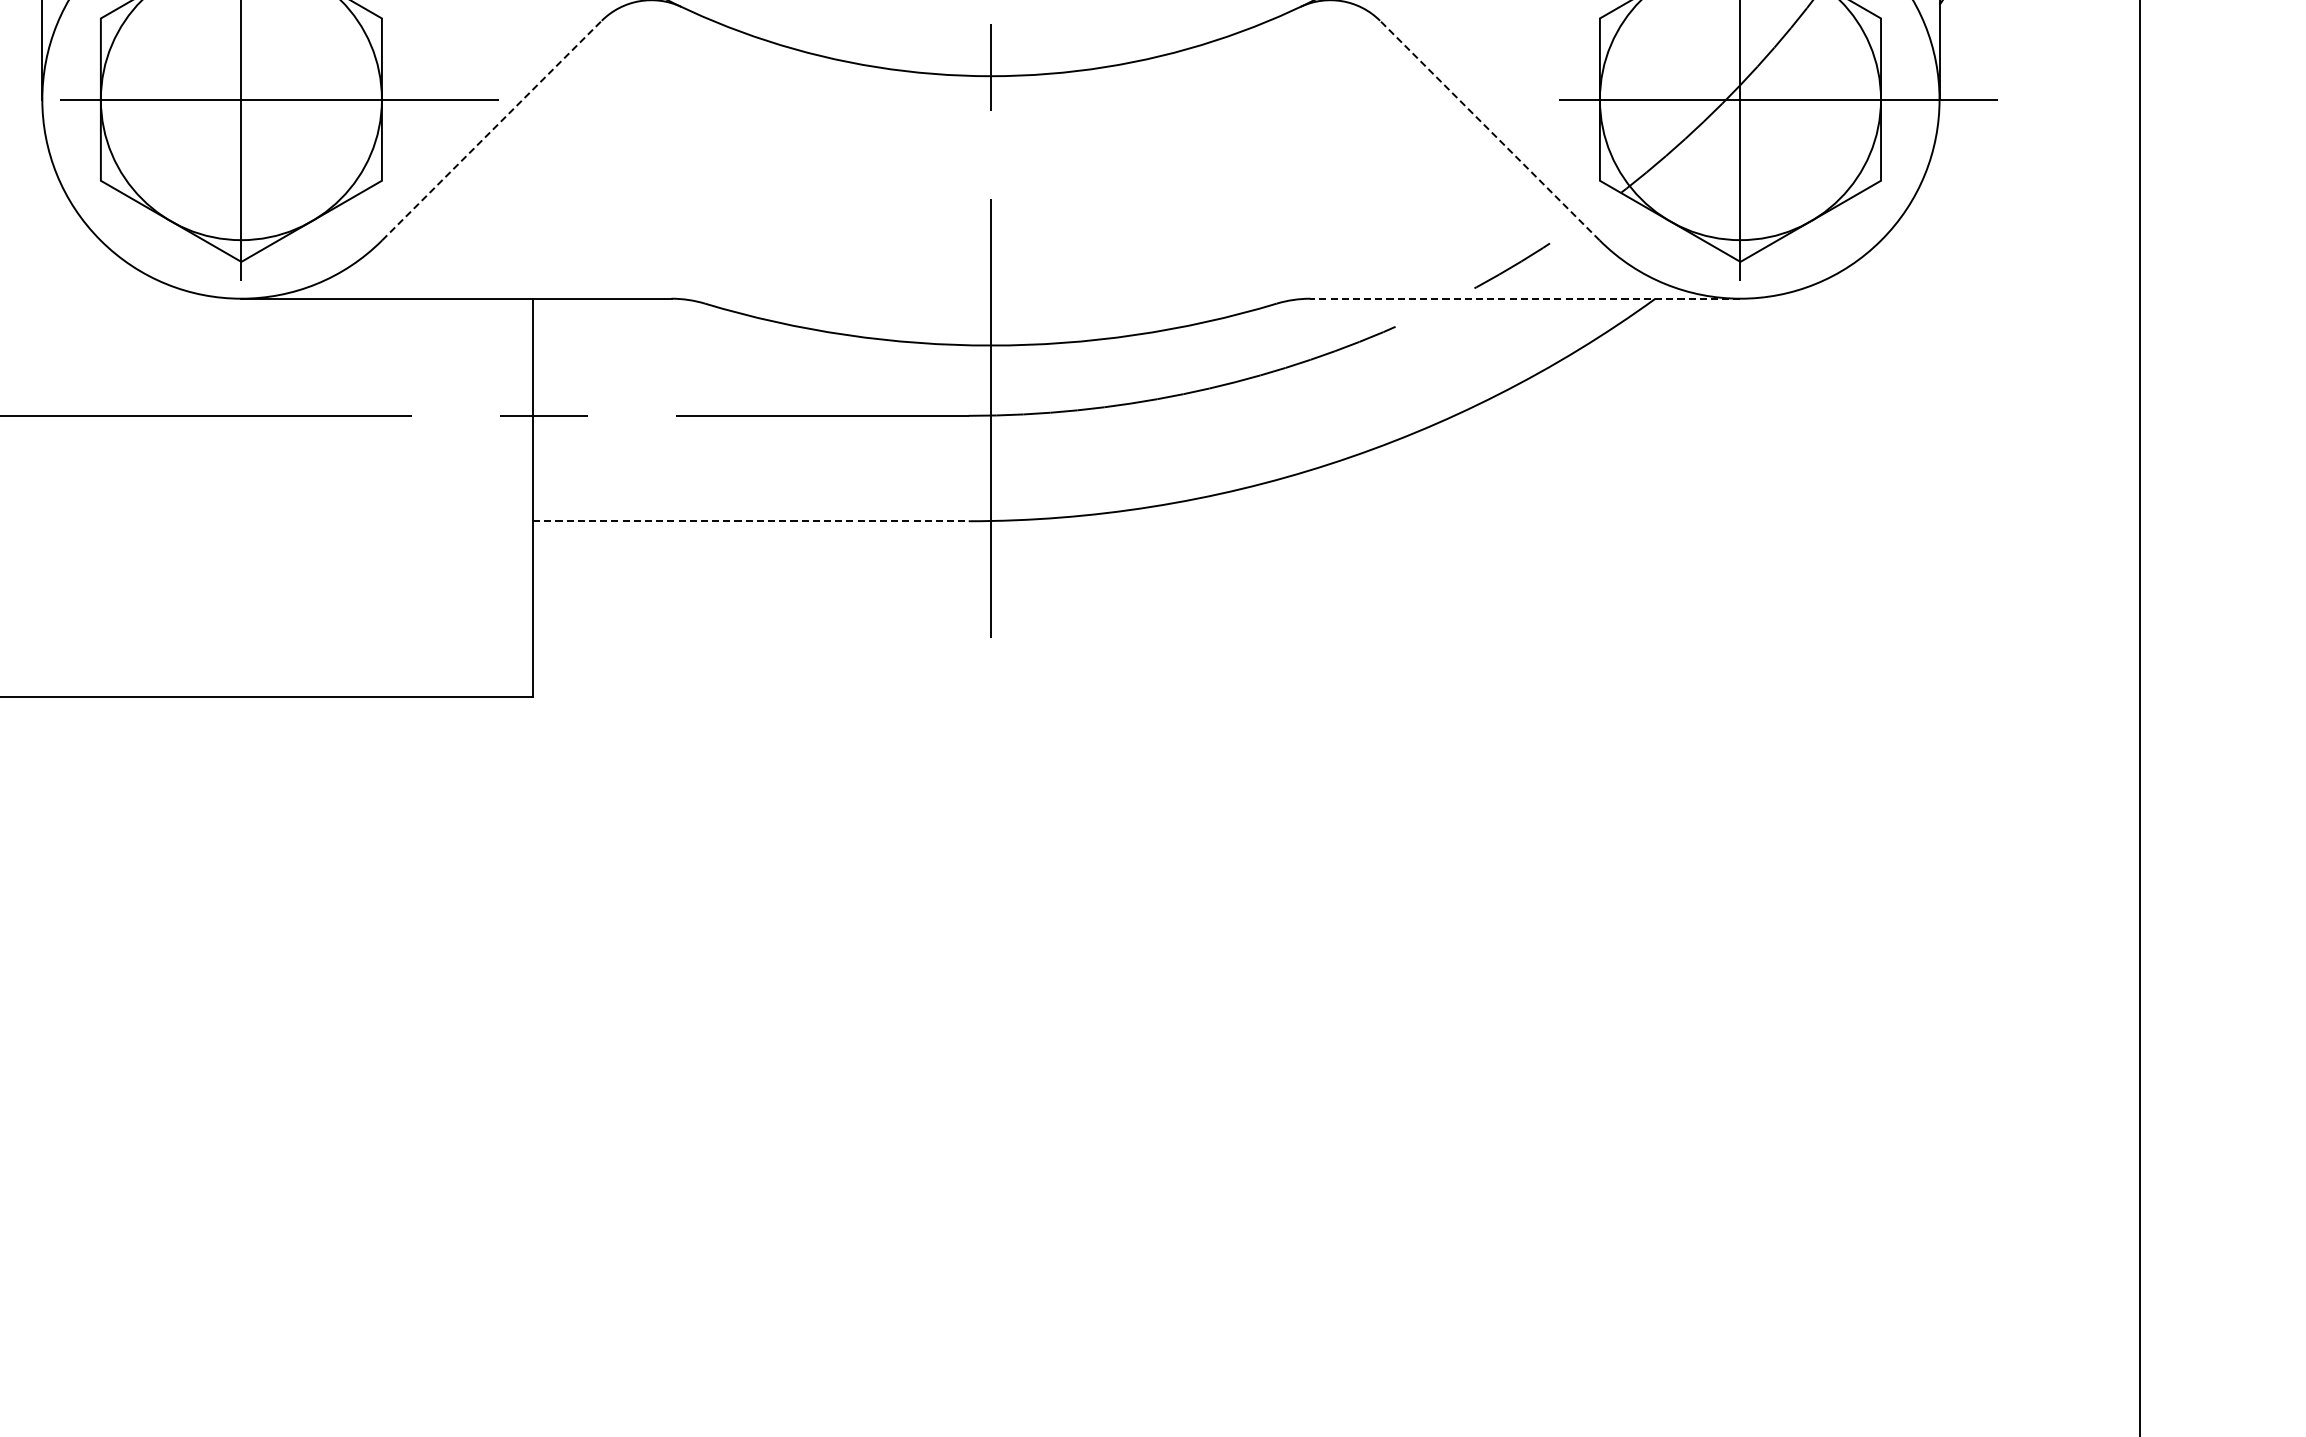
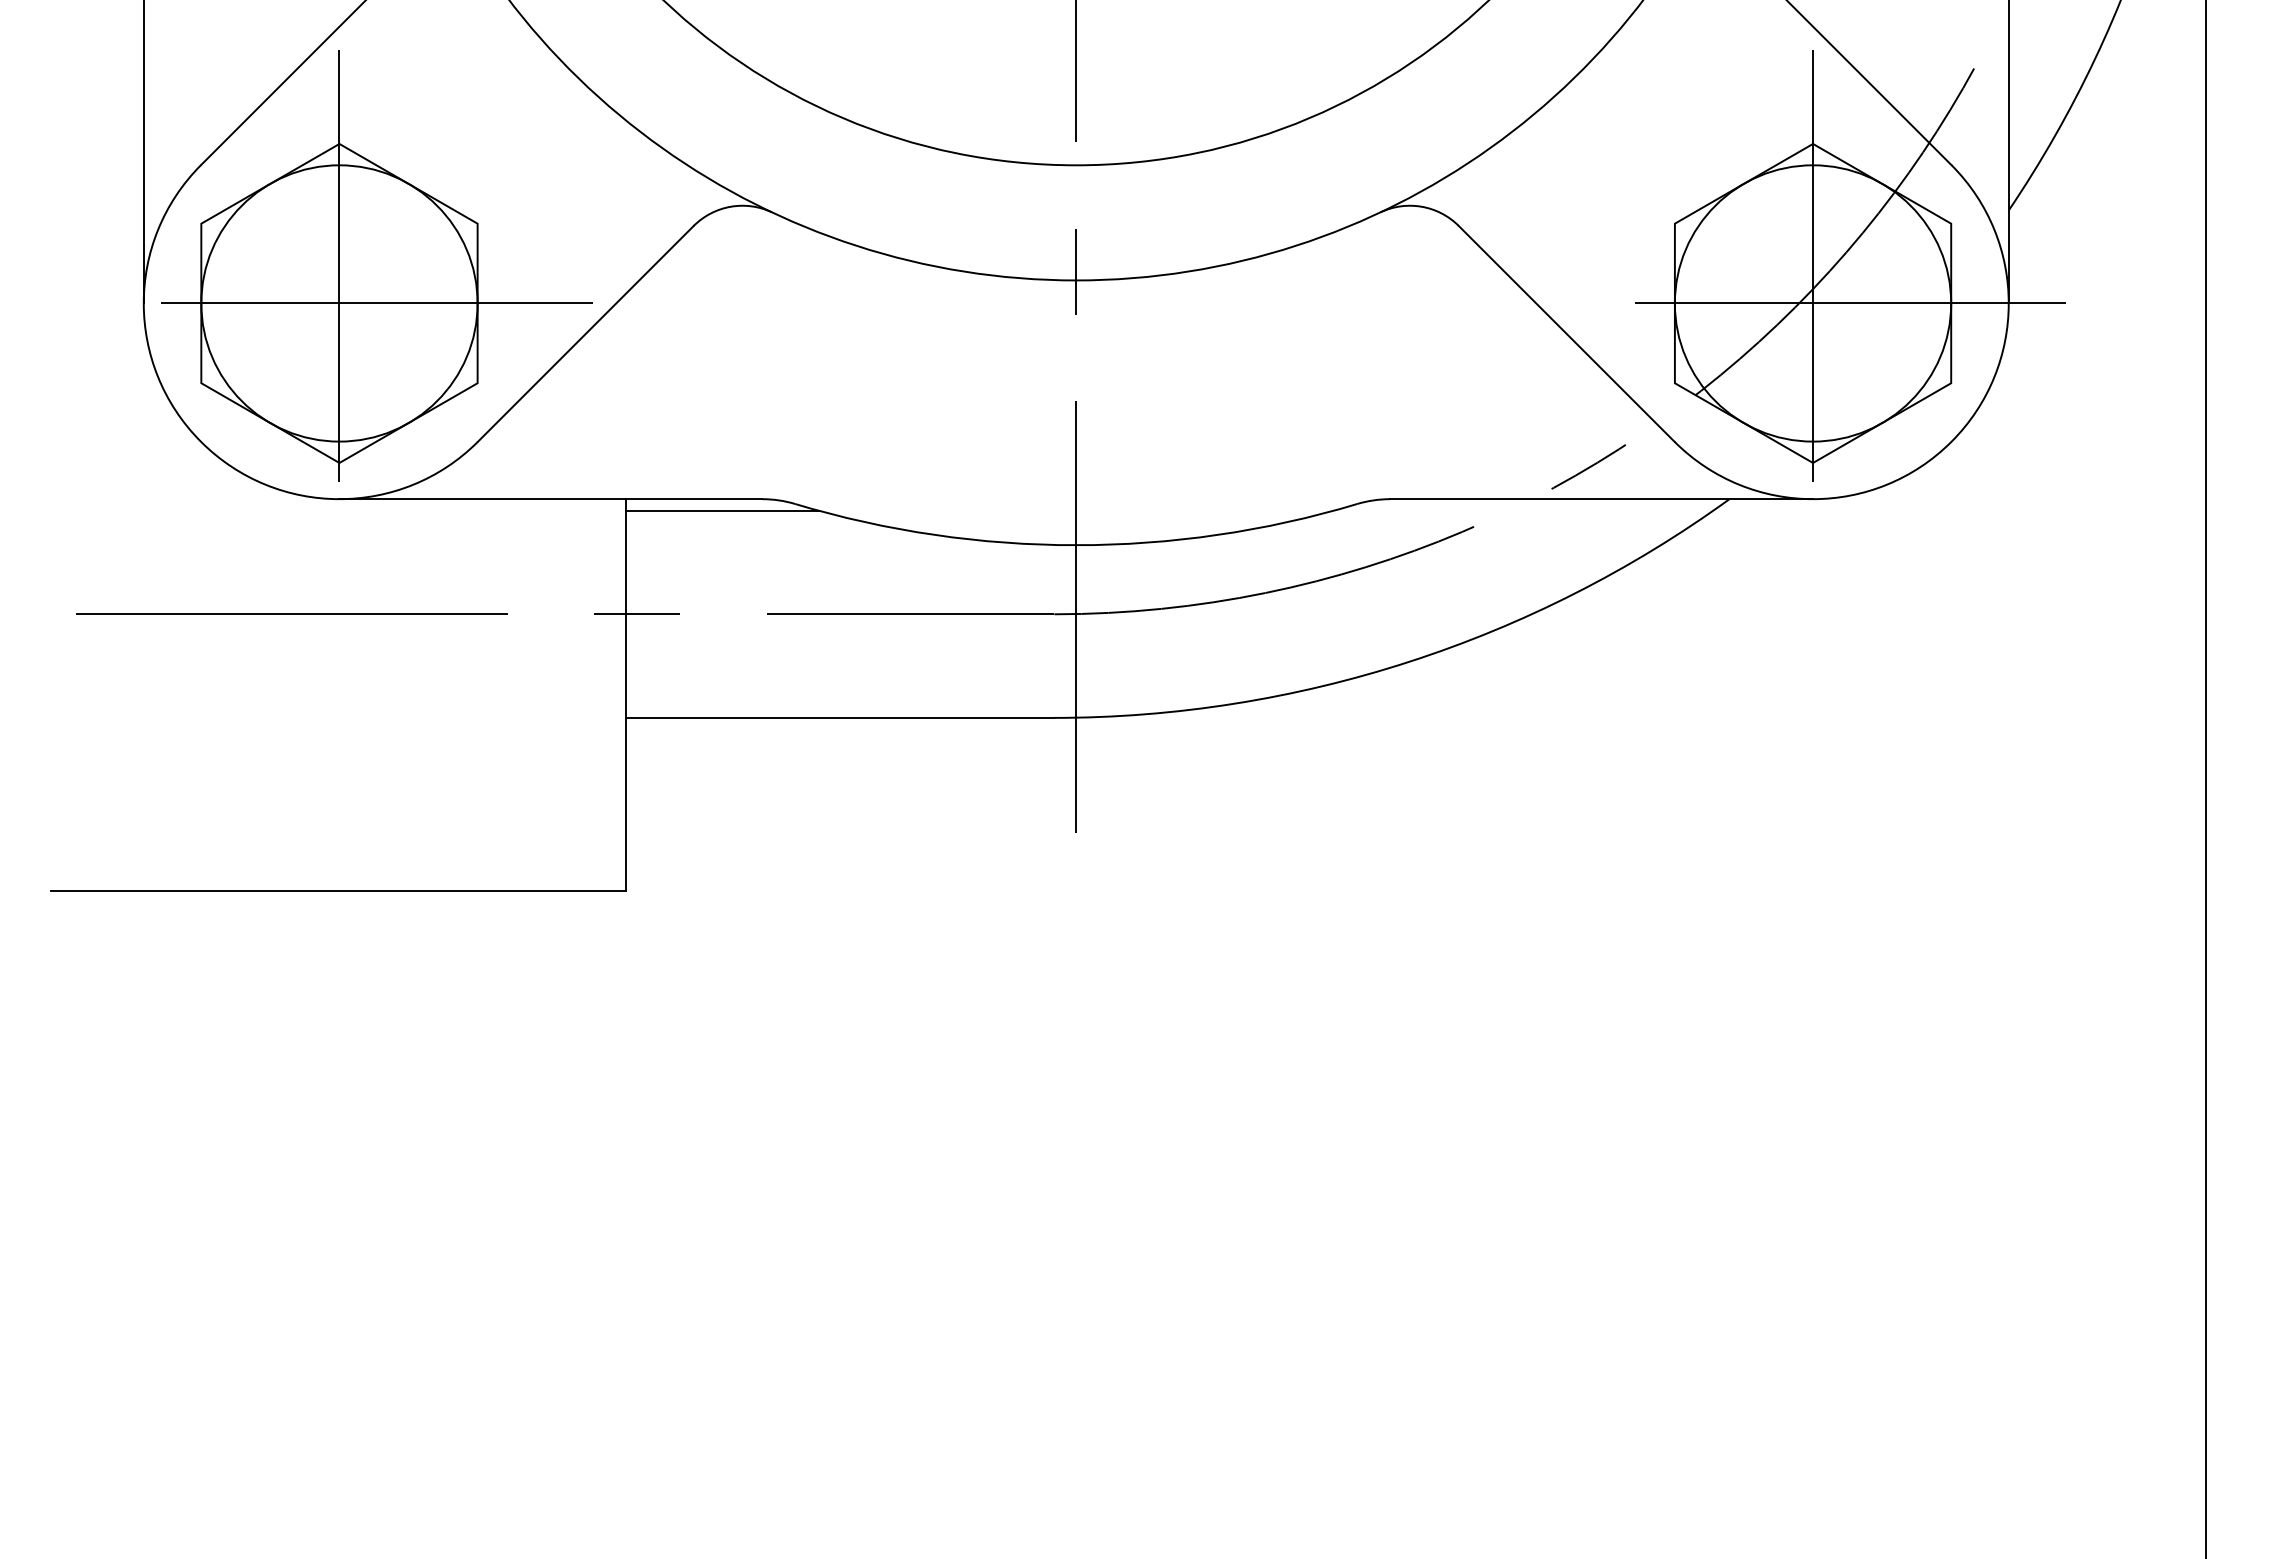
line: (491, 130) -> (585, 333), dashed -> solid
line: (1489, 130) -> (1566, 333), dashed -> solid
line: (1525, 299) -> (1601, 499), dashed -> solid
line: (631, 310) -> (722, 510), added
line: (751, 520) -> (840, 717), dashed -> solid

